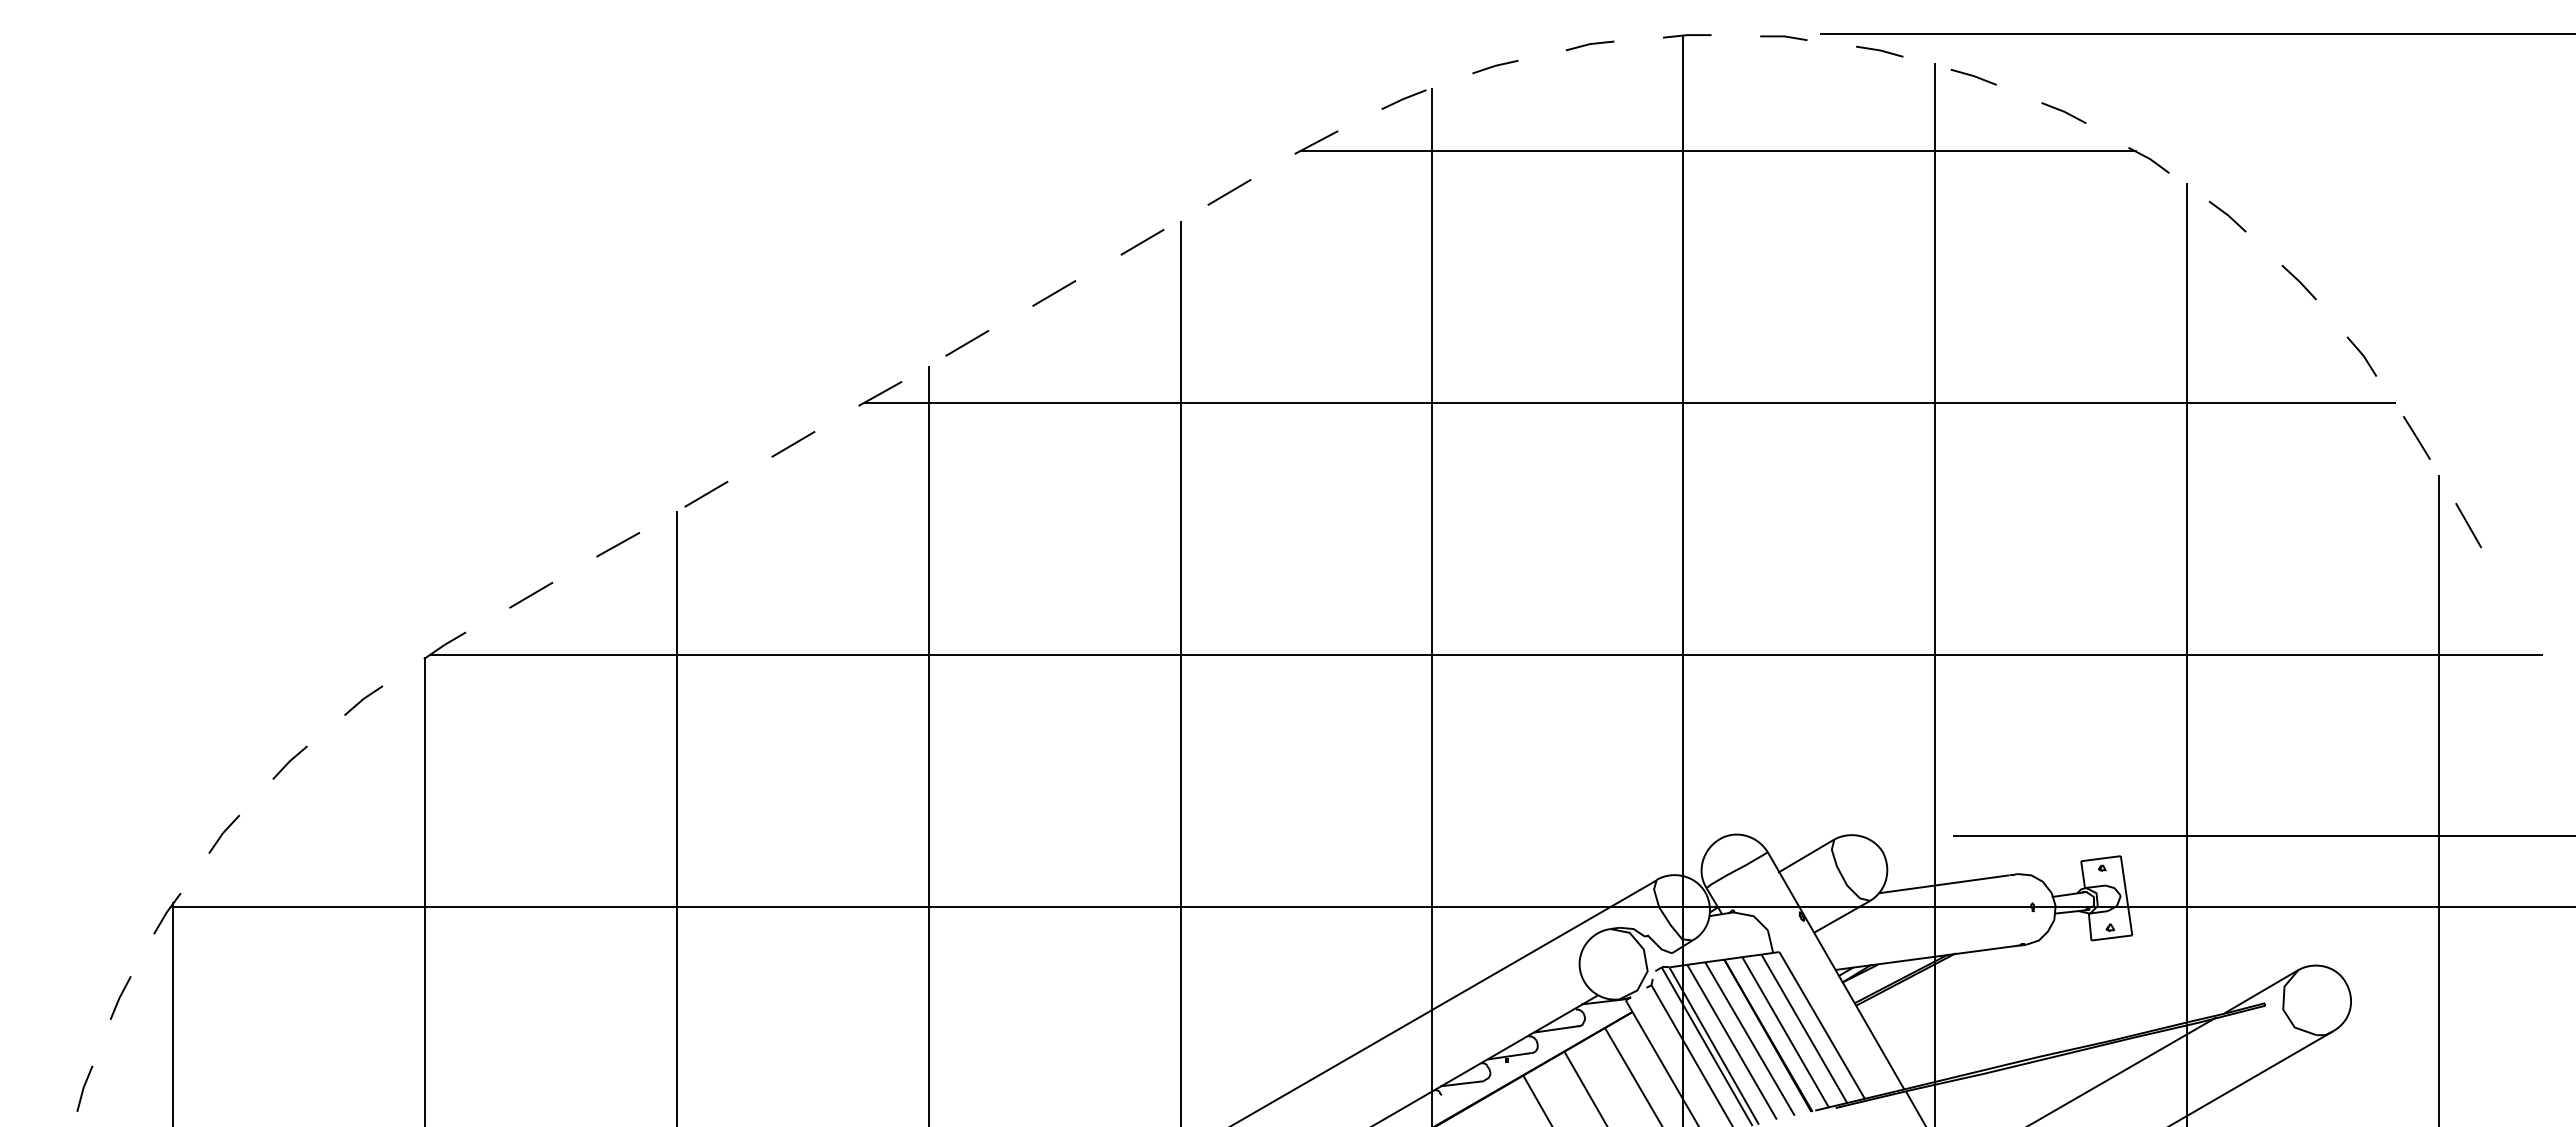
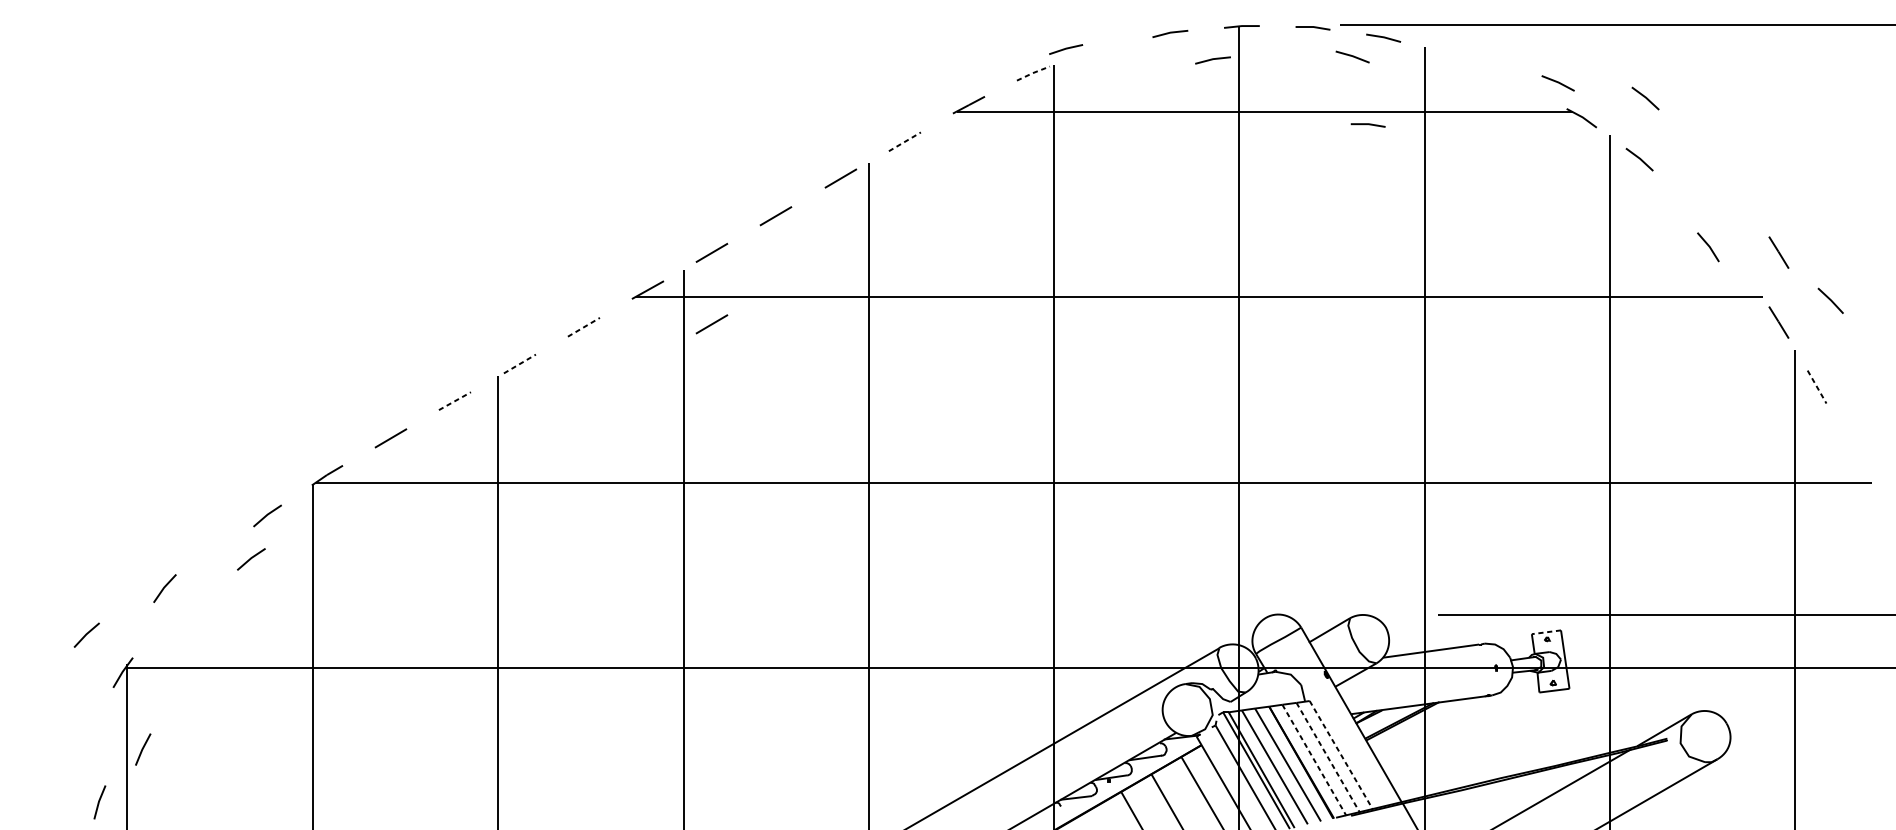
line: (1495, 66) -> (1066, 49), moved
line: (1973, 76) -> (1352, 56), moved
line: (1647, 81) -> (1212, 60), added
line: (1403, 99) -> (1033, 73), solid -> dashed
line: (2063, 112) -> (1557, 83), moved
line: (2235, 133) -> (1645, 98), added
line: (1858, 169) -> (1367, 124), added
line: (1229, 192) -> (904, 141), solid -> dashed
line: (2298, 281) -> (1830, 300), moved
line: (2416, 342) -> (1778, 252), added
line: (2362, 356) -> (1708, 247), moved
line: (967, 440) -> (712, 324), added
line: (793, 444) -> (583, 327), solid -> dashed
line: (706, 493) -> (519, 363), solid -> dashed
line: (2468, 525) -> (1816, 387), solid -> dashed
line: (618, 544) -> (455, 401), solid -> dashed
line: (341, 759) -> (251, 559), added
line: (289, 762) -> (86, 635), moved
line: (224, 833) -> (165, 587), moved
line: (2101, 858) -> (1546, 632), solid -> dashed
line: (120, 997) -> (143, 749), moved
line: (1822, 1026) -> (1341, 755), solid -> dashed
line: (1804, 1028) -> (1328, 757), solid -> dashed
line: (1786, 1033) -> (1314, 760), solid -> dashed
line: (84, 1088) -> (99, 802), moved

